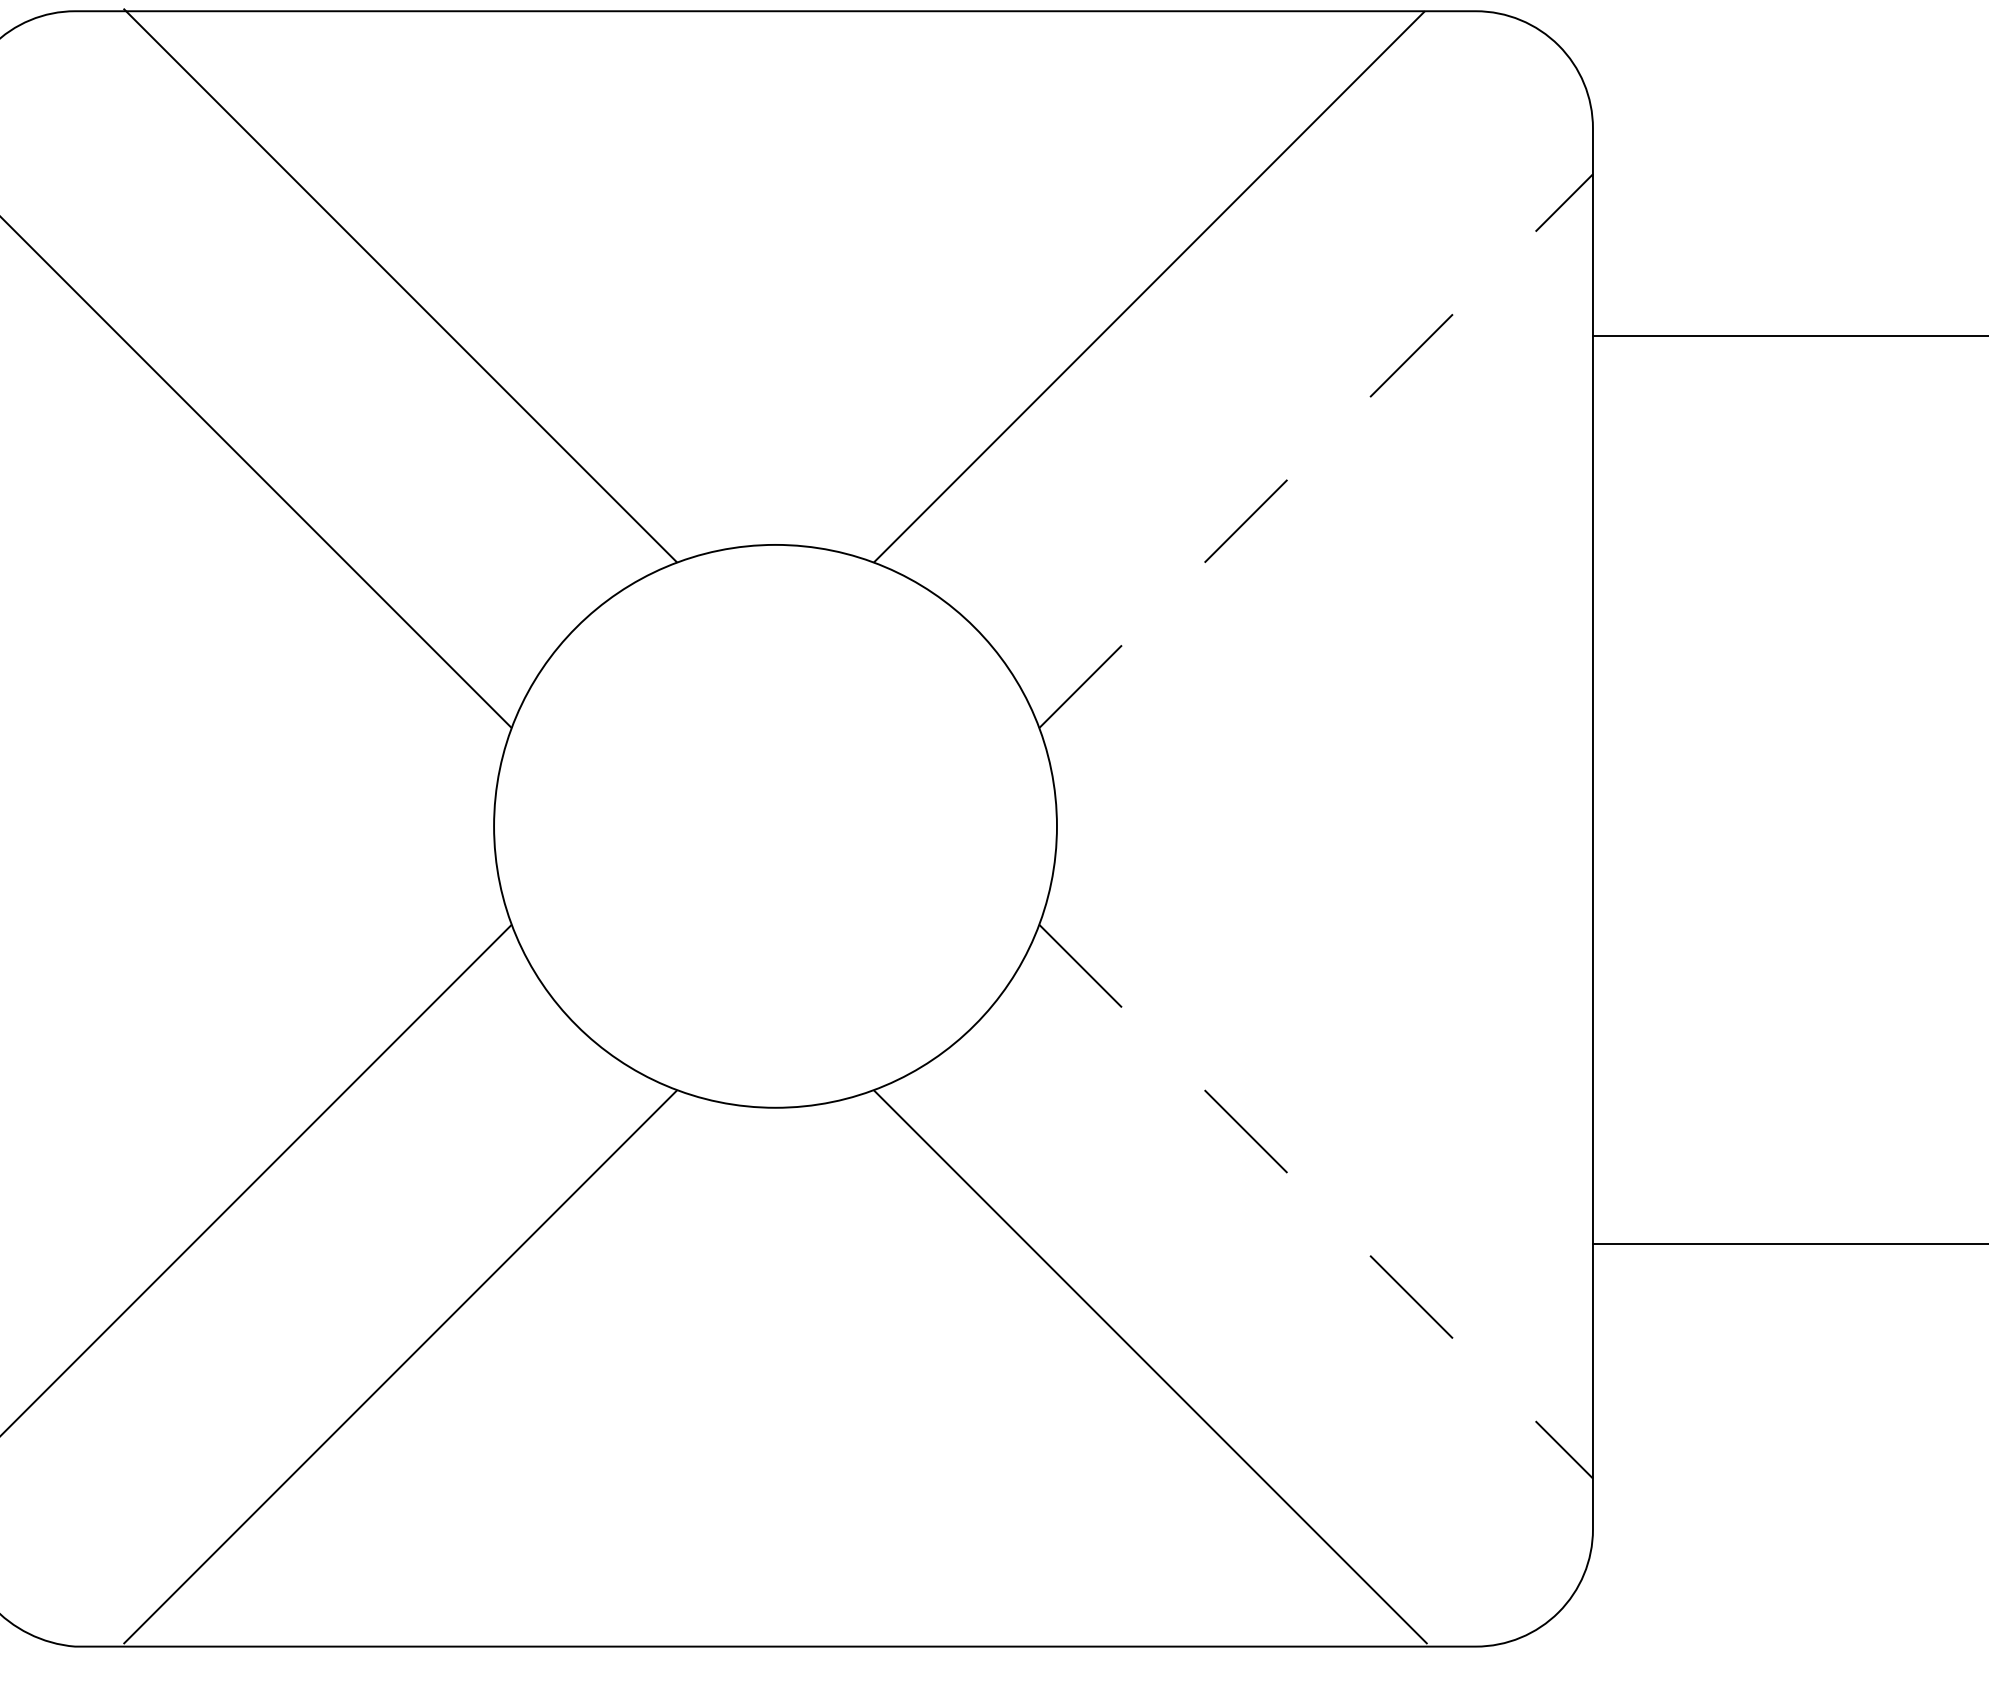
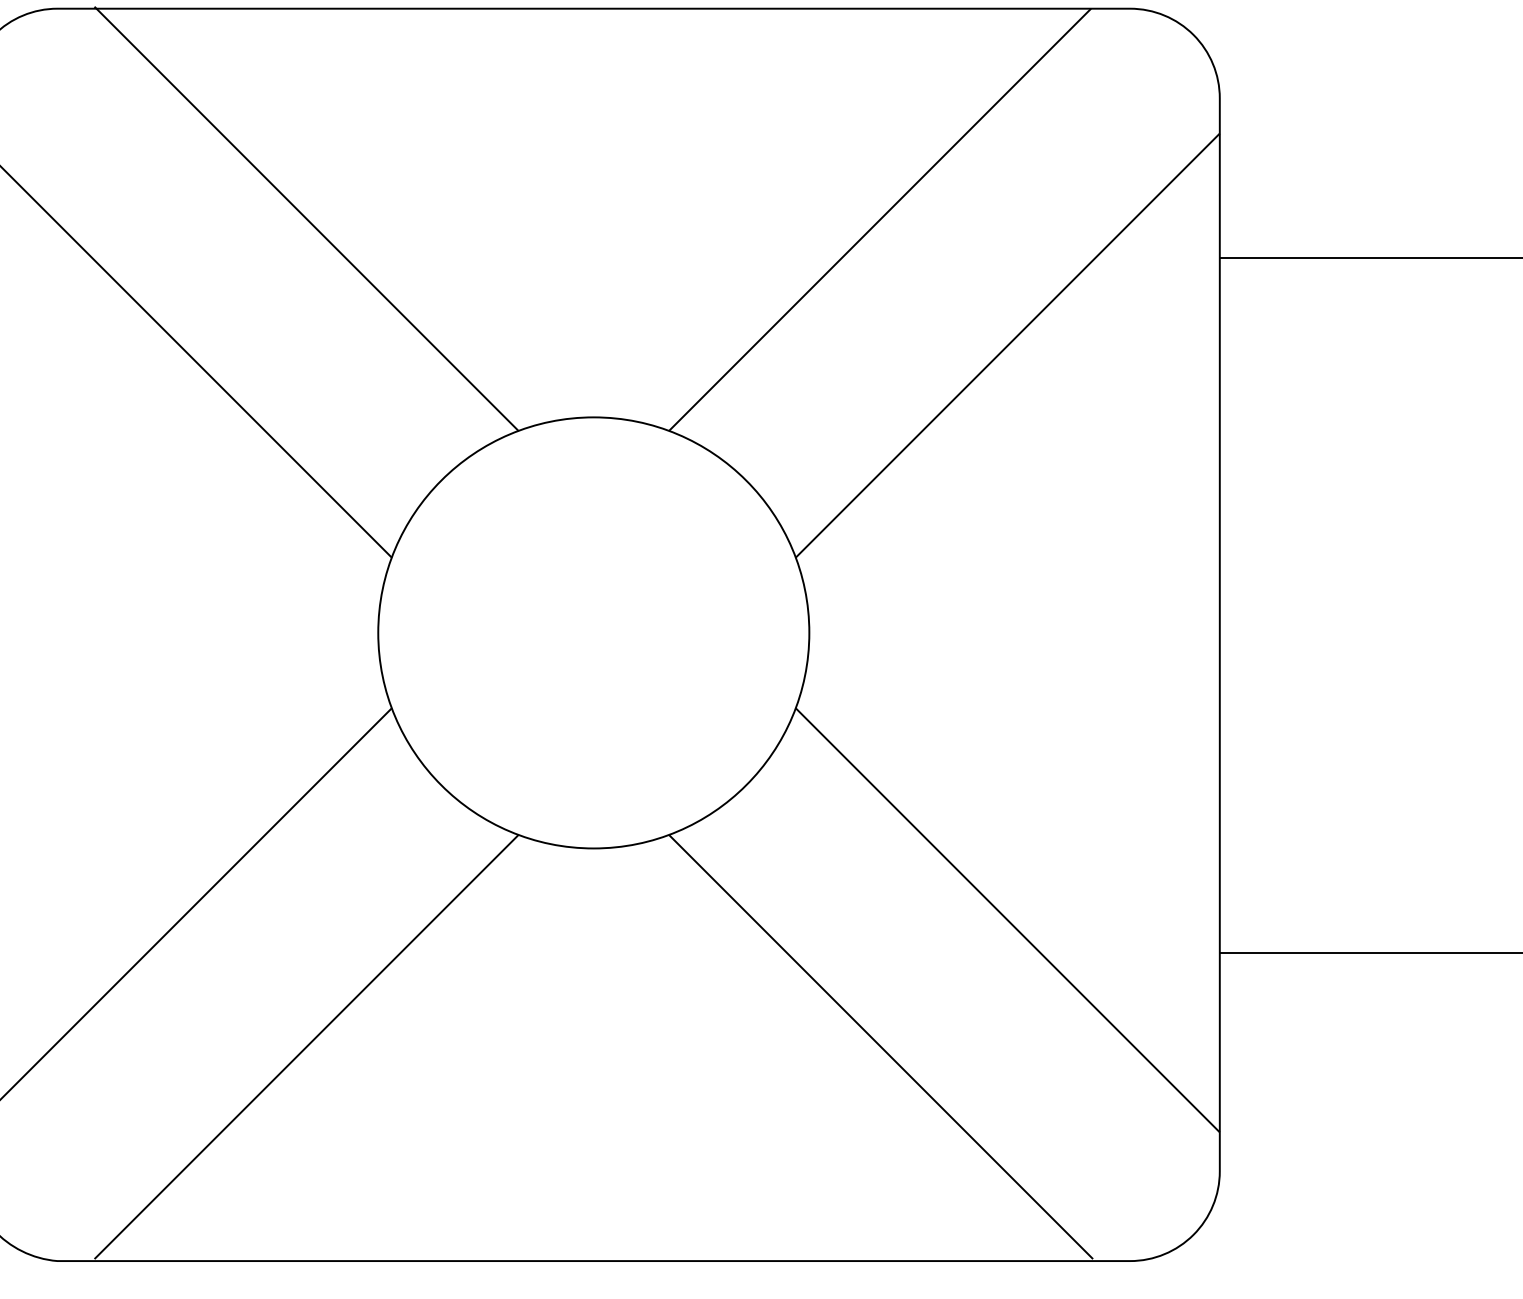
line: (1316, 451) -> (1008, 345), dashed -> solid
line: (1316, 1201) -> (1008, 920), dashed -> solid

